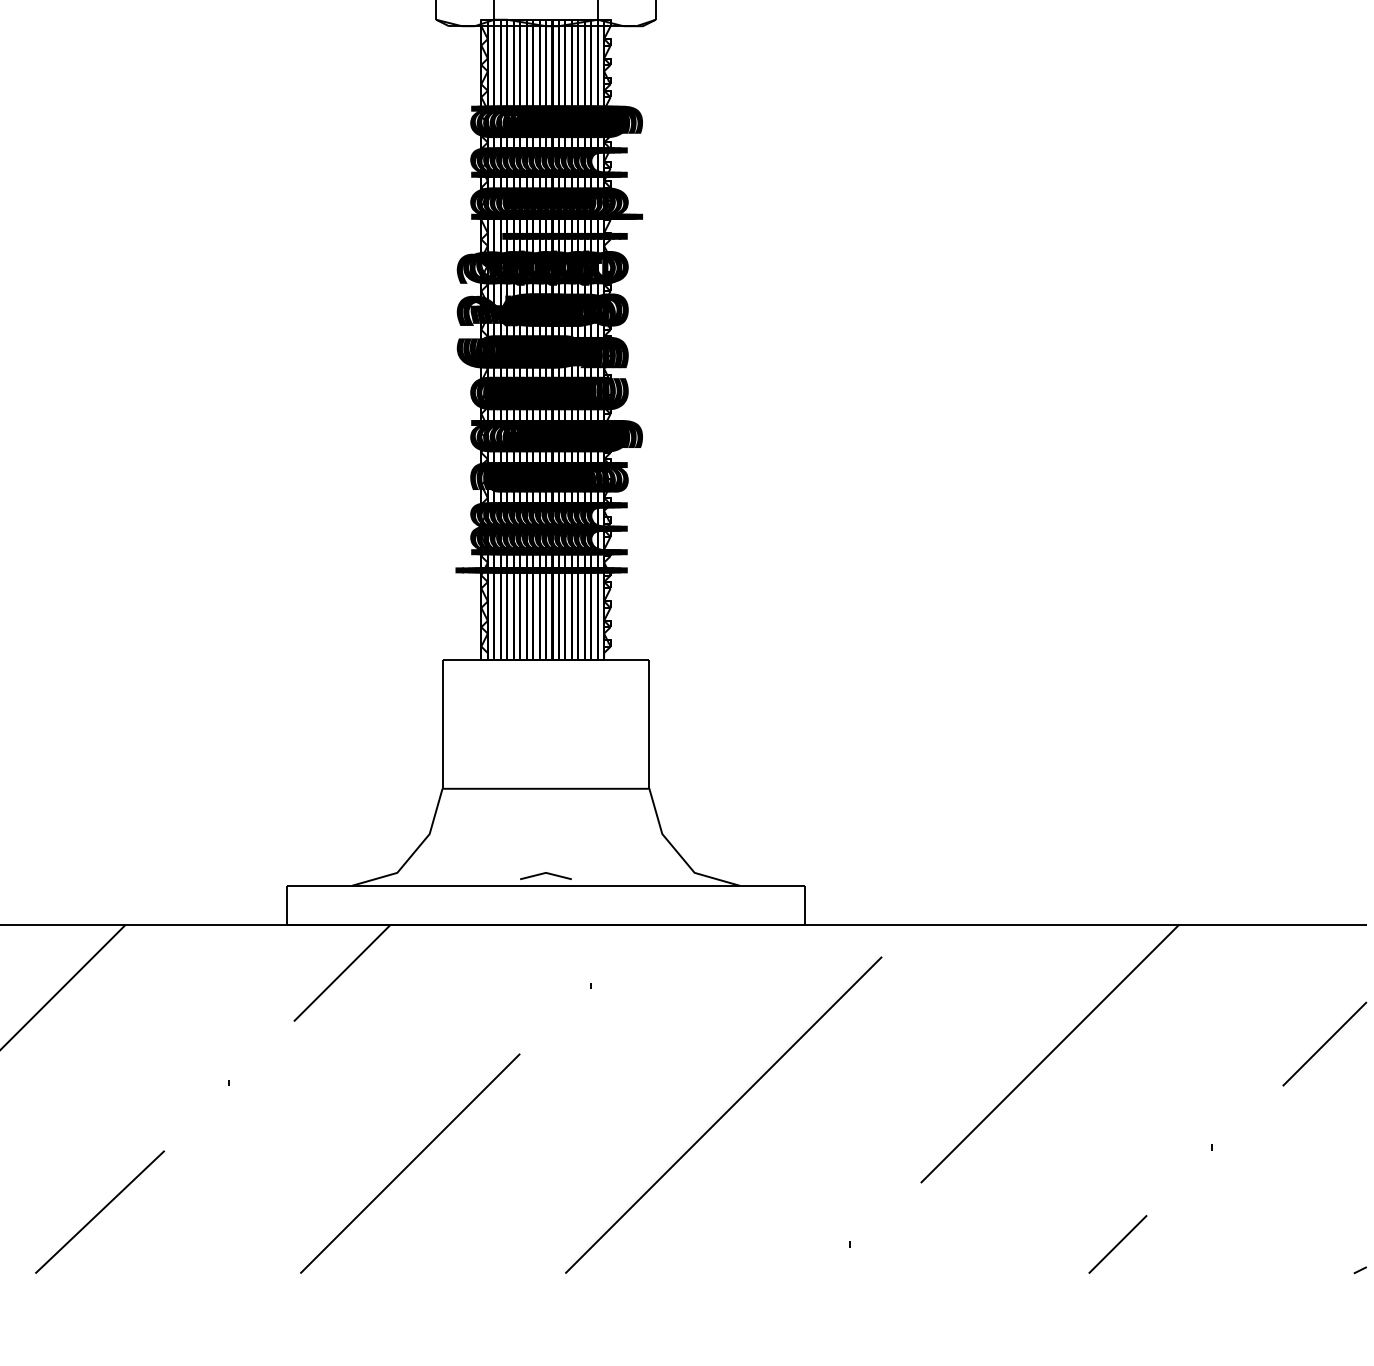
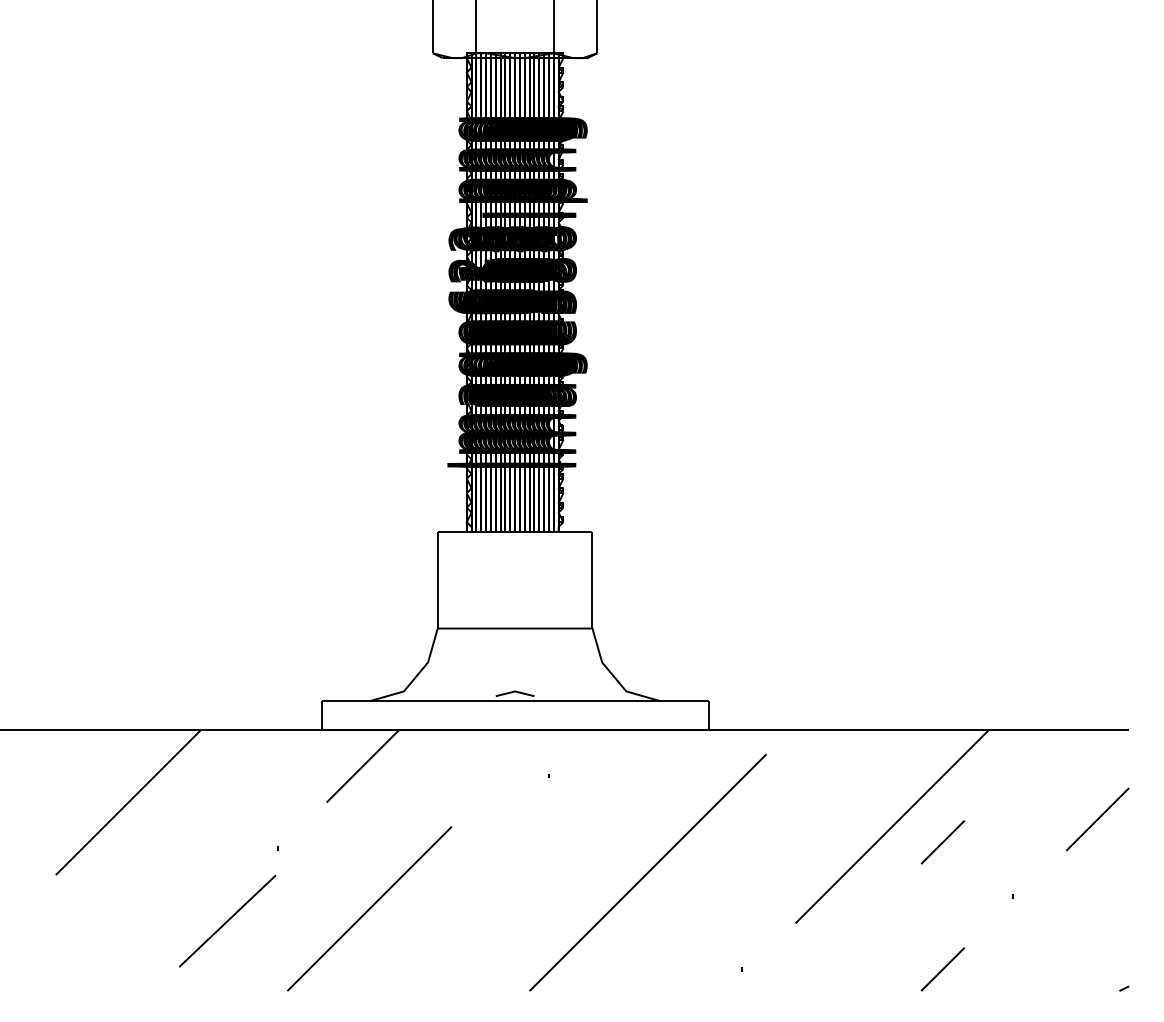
line: (1117, 1074) -> (942, 842), added
line: (410, 1163) -> (369, 908), moved
line: (99, 1211) -> (227, 920), moved

